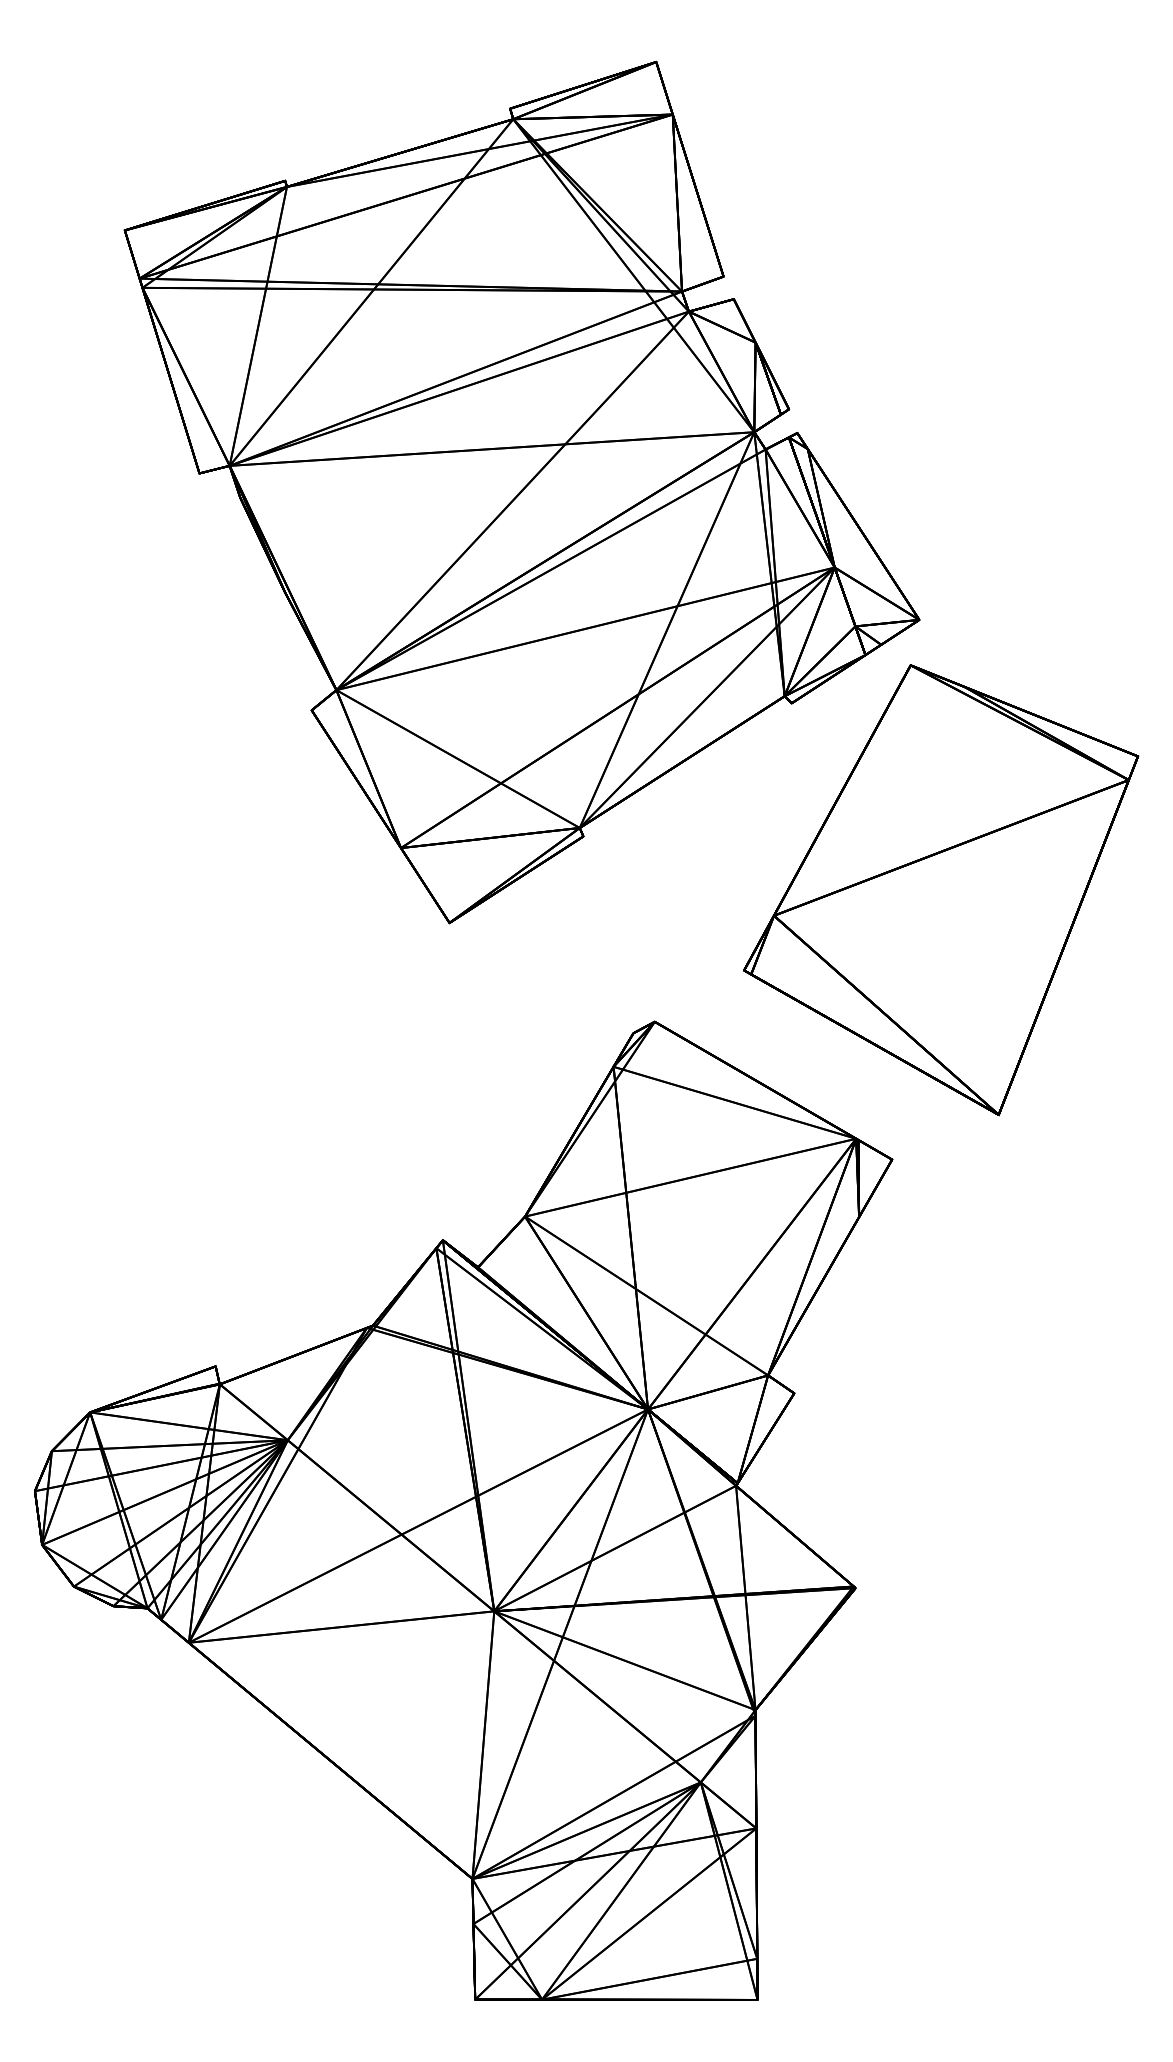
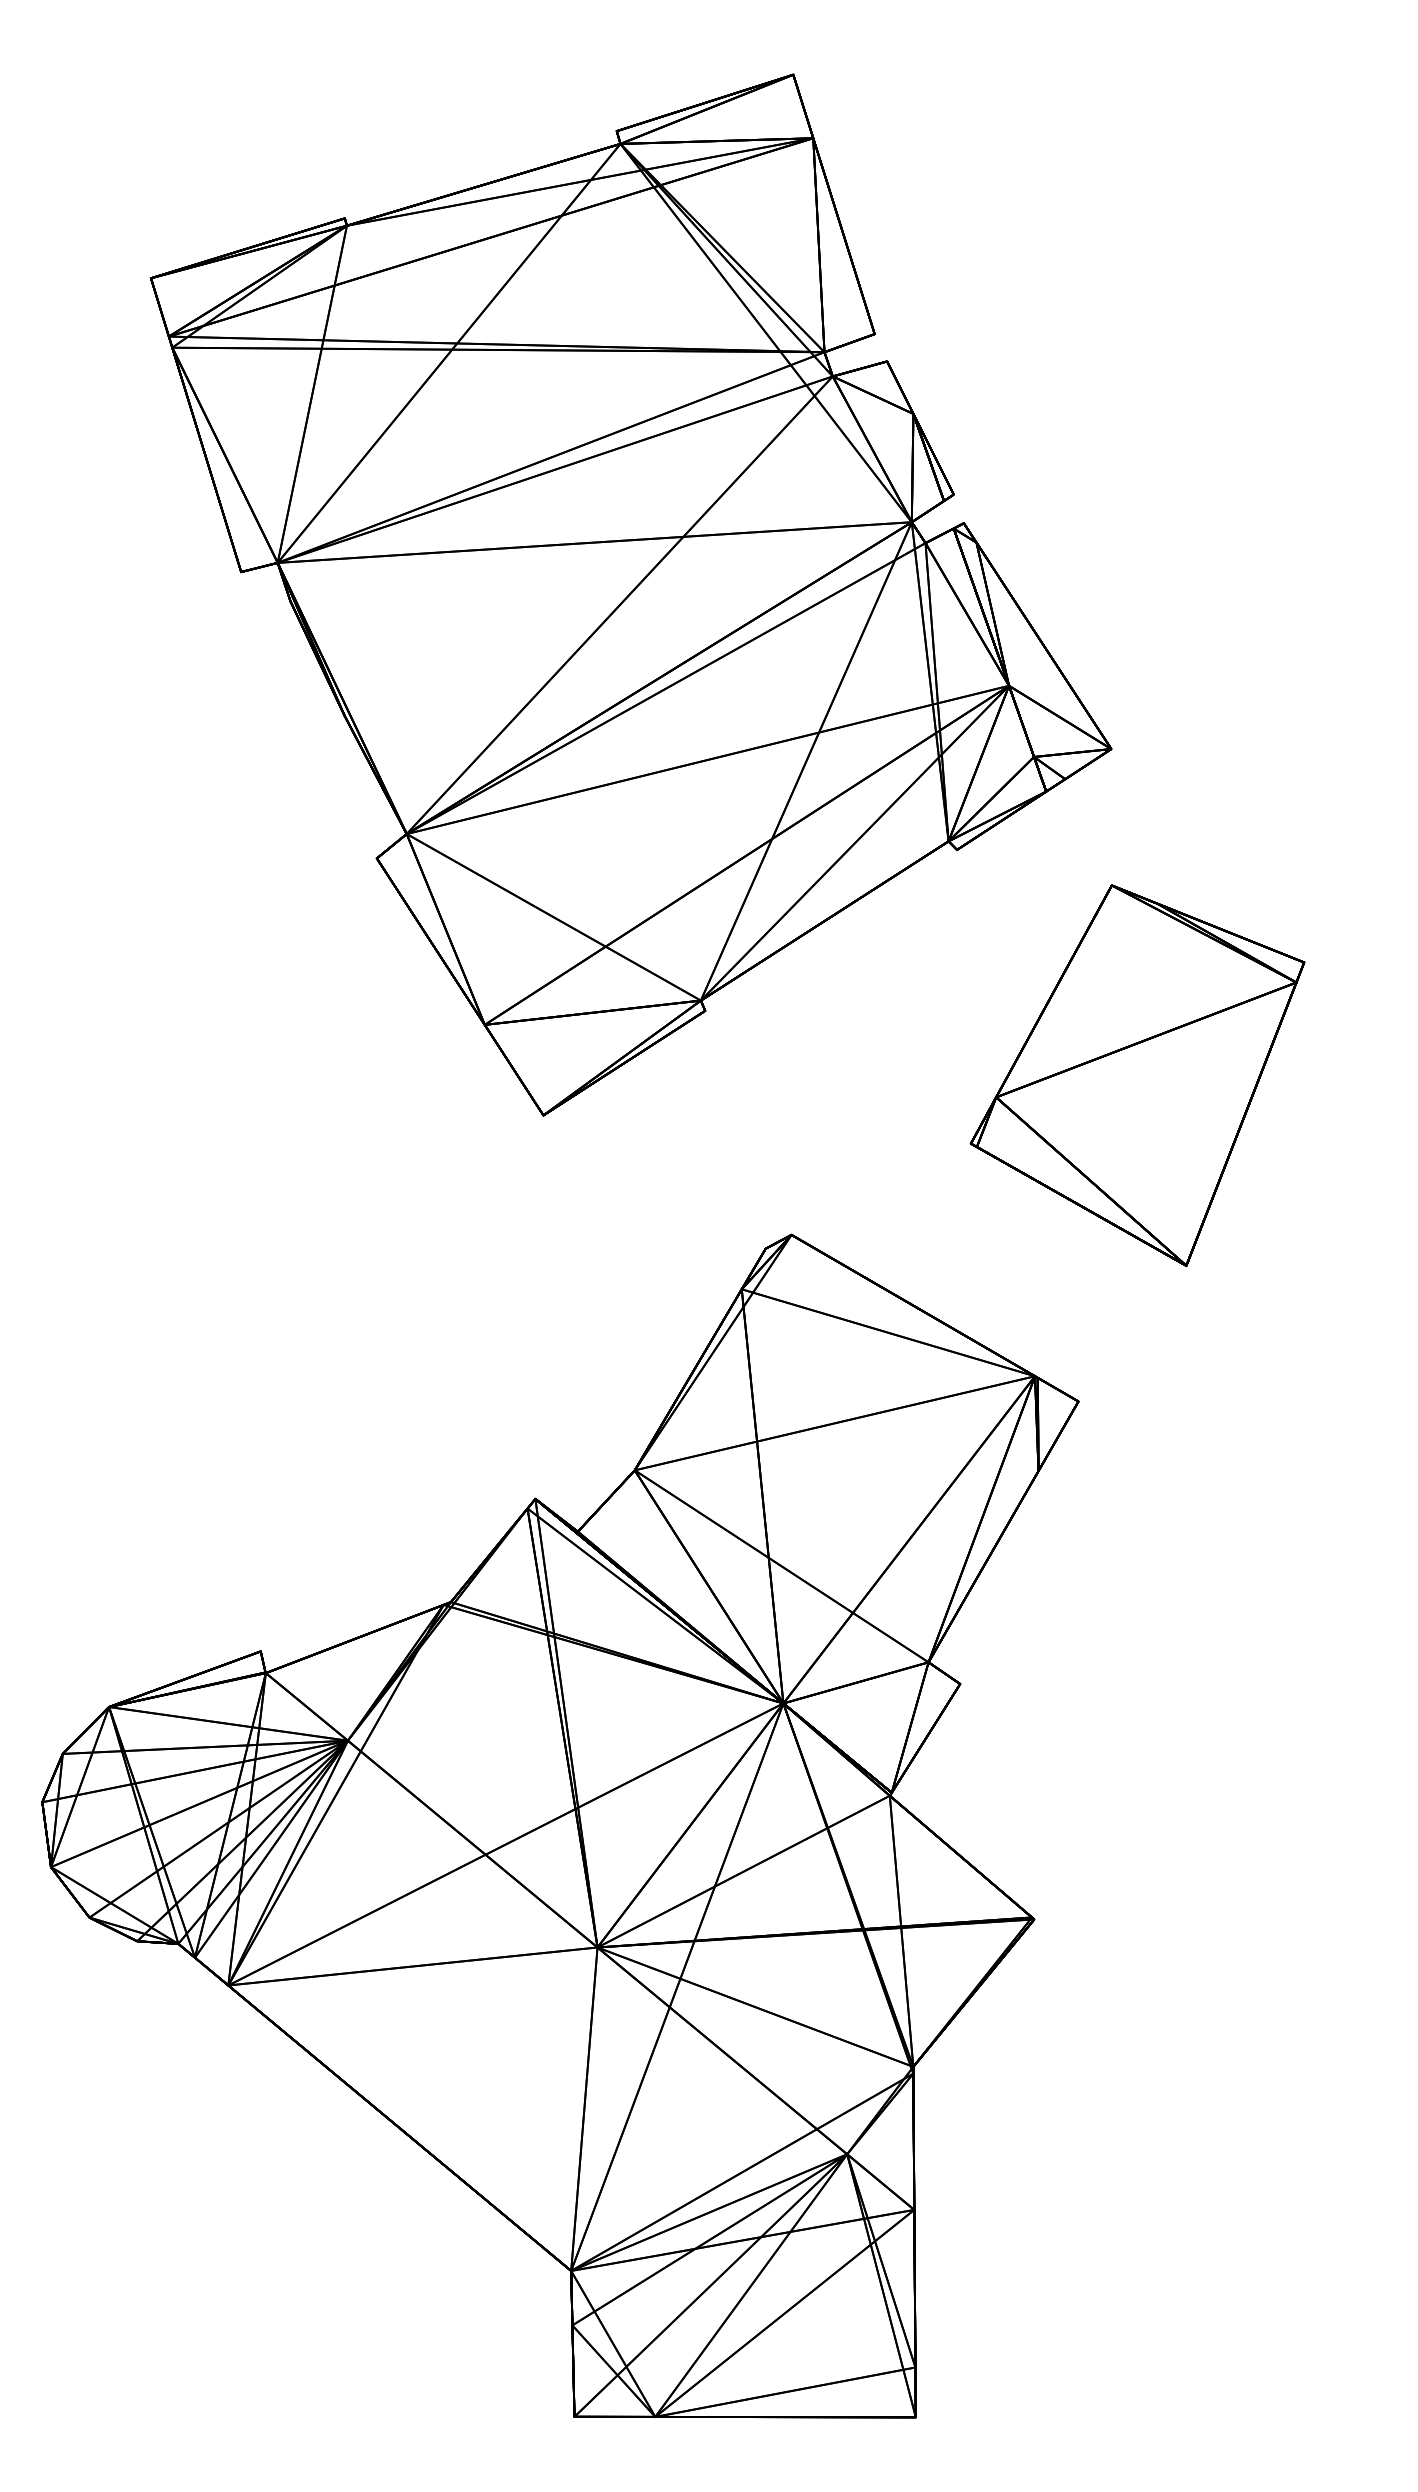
part: (940, 889) -> (1137, 1075), size x0.7

